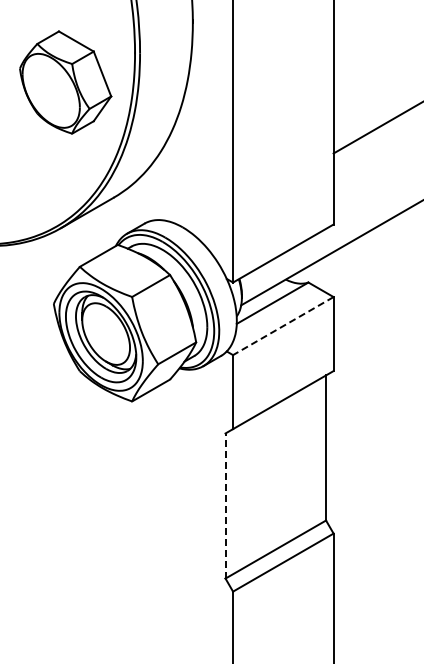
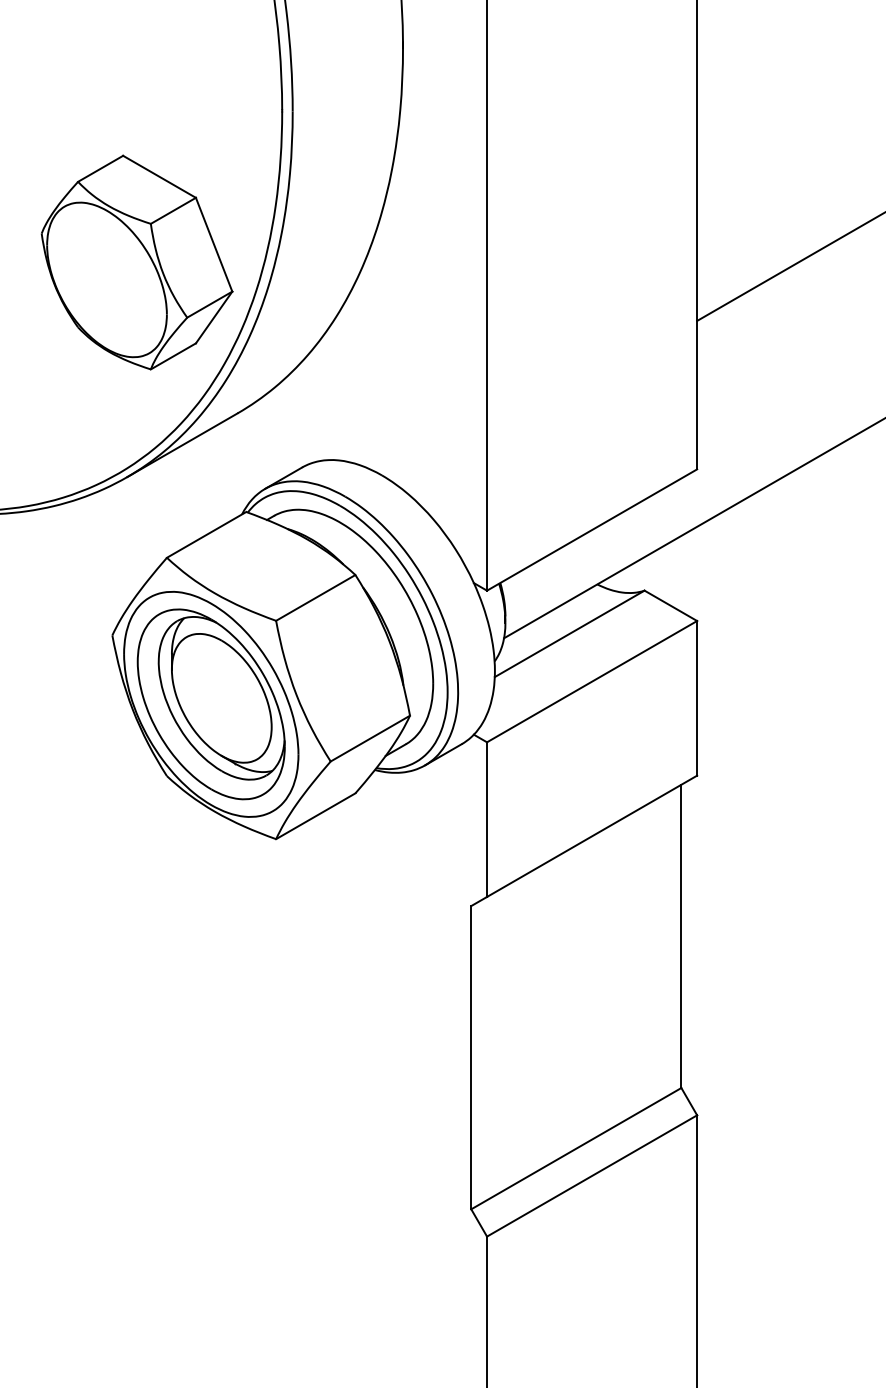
part: (65, 82) -> (136, 262), moved
line: (282, 326) -> (590, 682), dashed -> solid
line: (225, 506) -> (471, 1058), dashed -> solid

